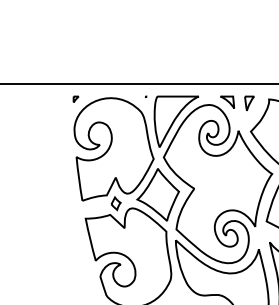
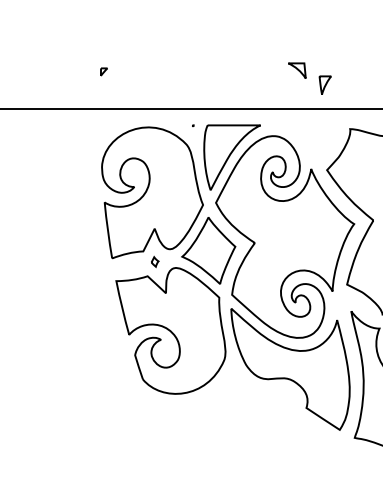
part: (75, 99) -> (103, 71), moved
part: (227, 102) -> (297, 70), moved
part: (248, 102) -> (324, 84), moved
part: (115, 203) -> (154, 261), size x0.6

